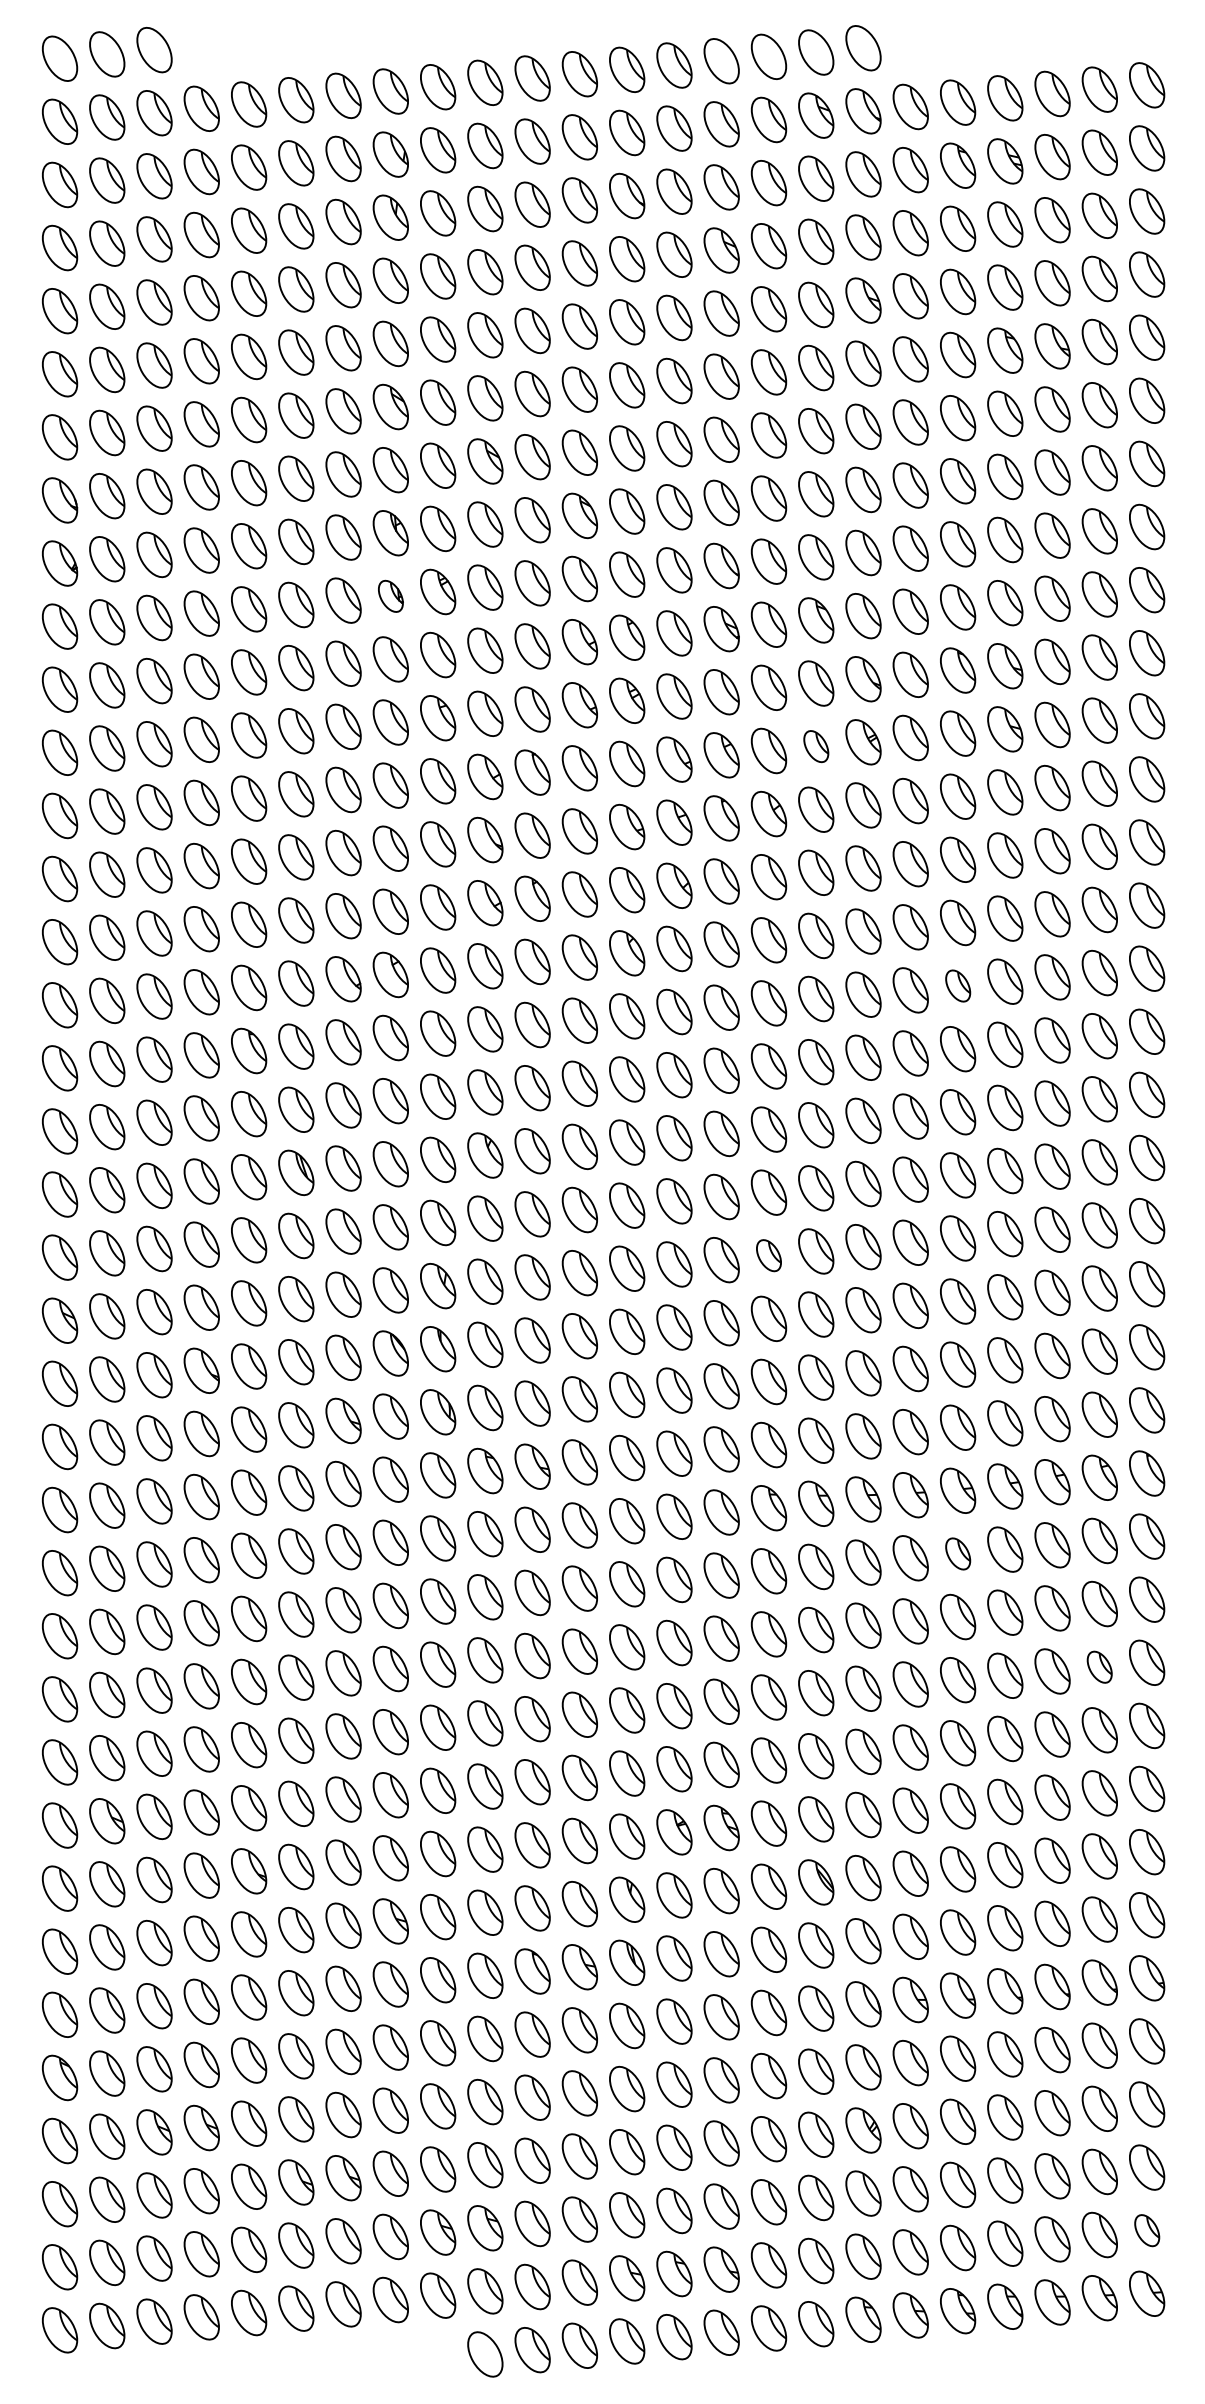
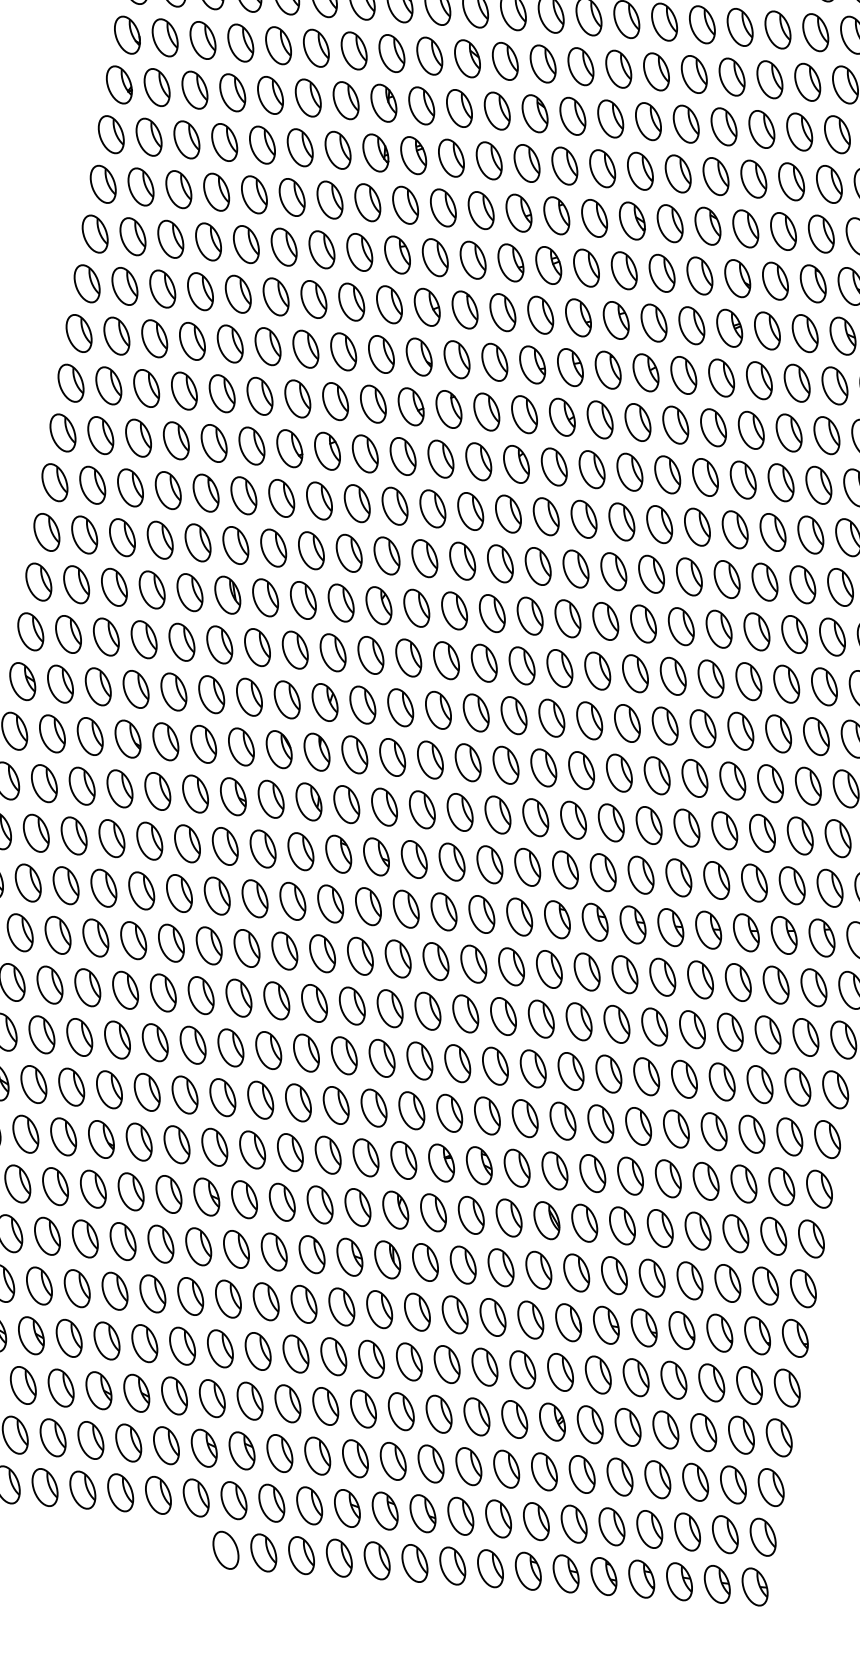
part: (390, 596) -> (375, 153), size x1.43
part: (816, 746) -> (692, 325), size x1.43
part: (958, 985) -> (773, 532), size x1.43
part: (768, 1255) -> (589, 720), size x1.43
part: (958, 1553) -> (700, 979), size x1.43
part: (1099, 1667) -> (797, 1087), size x1.43
part: (1147, 2230) -> (763, 1537), size x1.43

